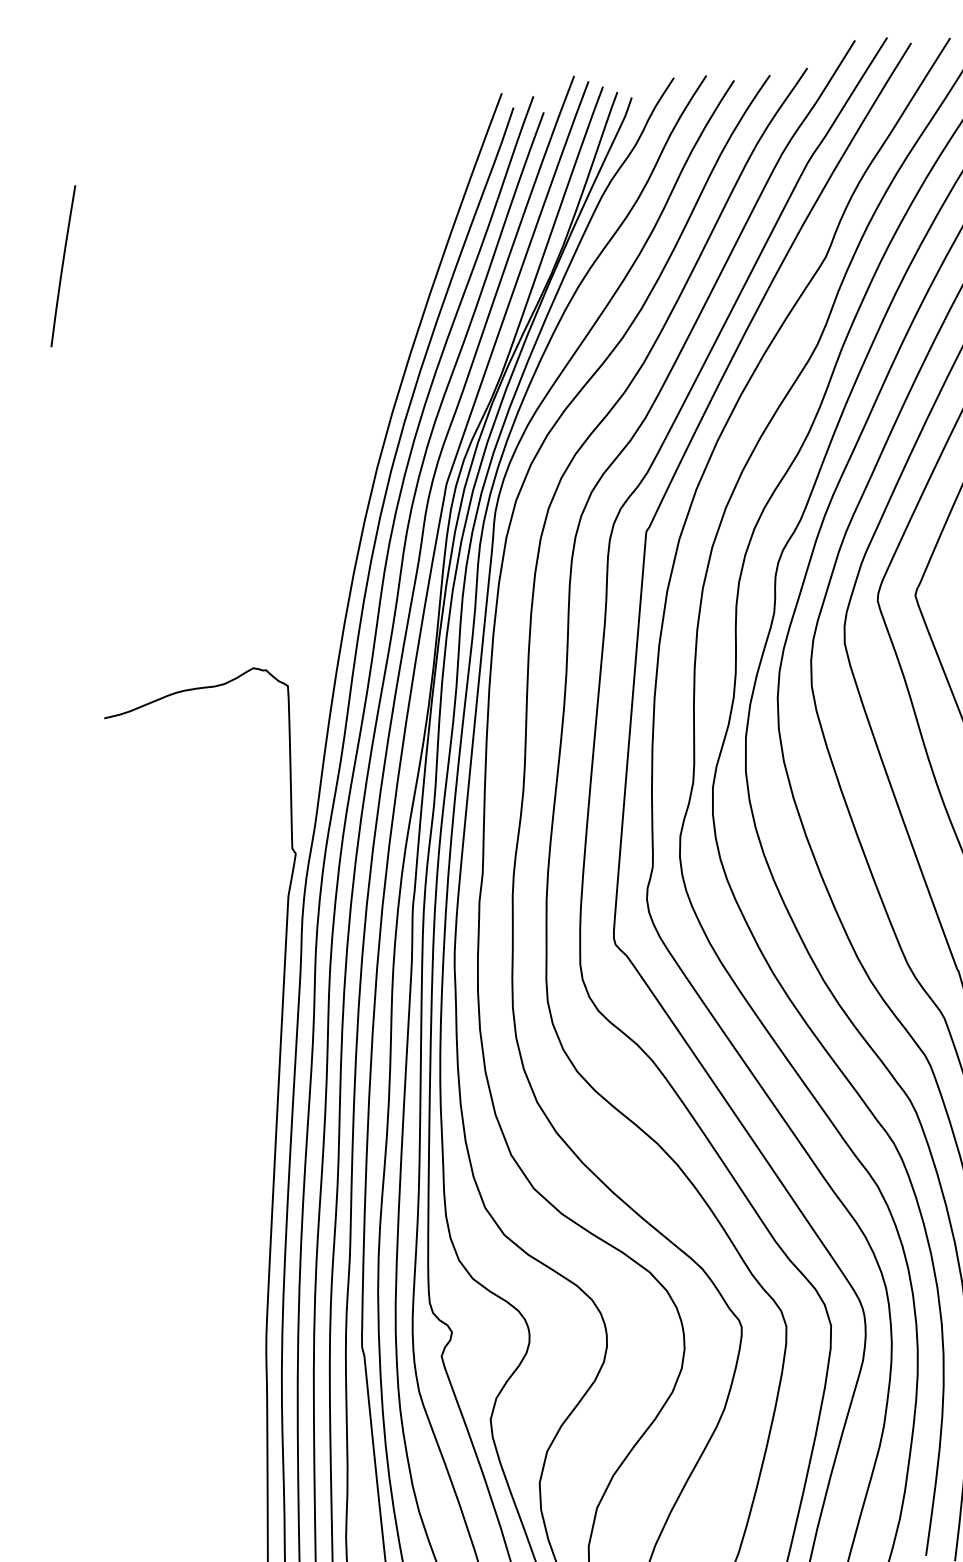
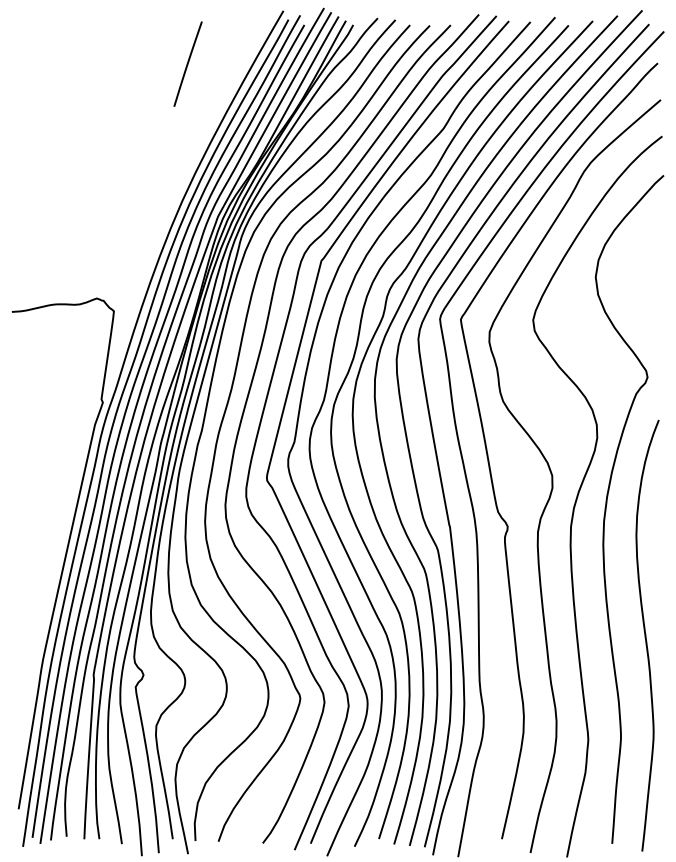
line: (62, 265) -> (187, 63), moved

